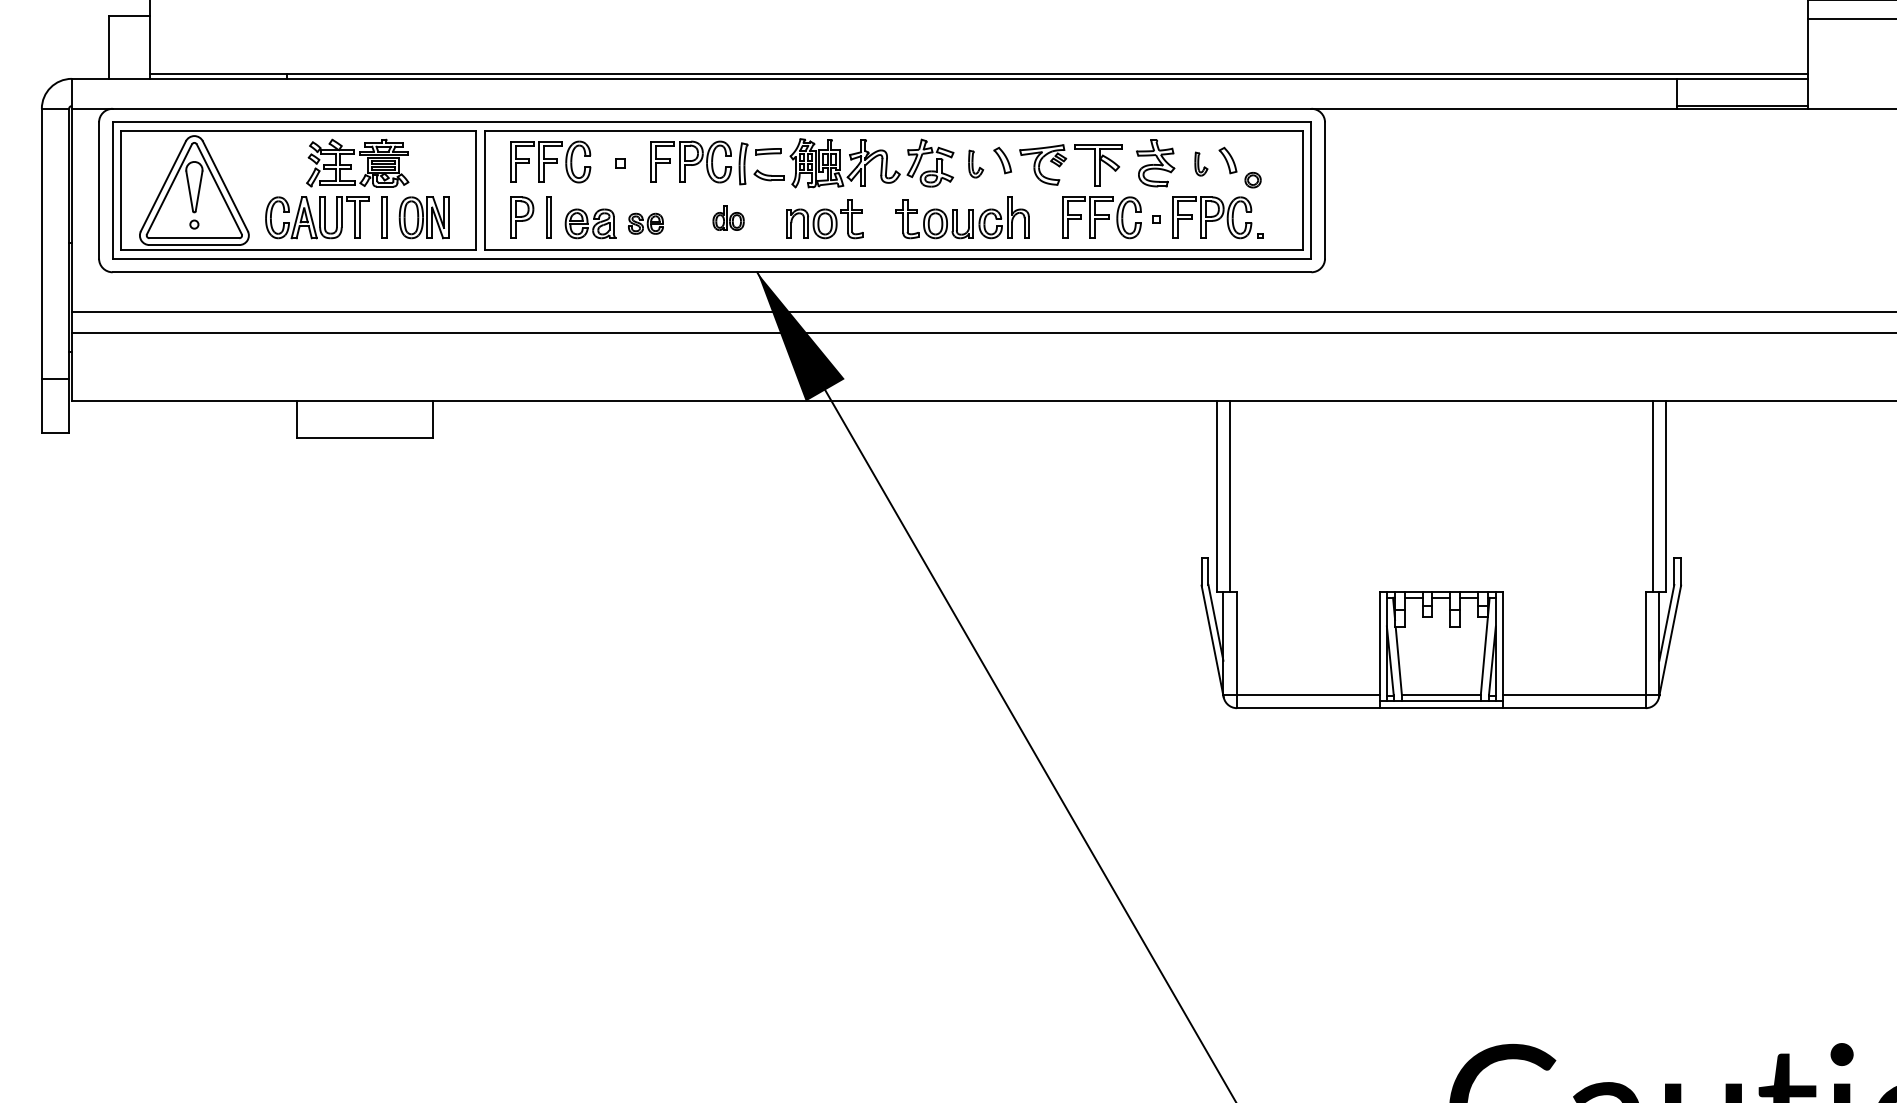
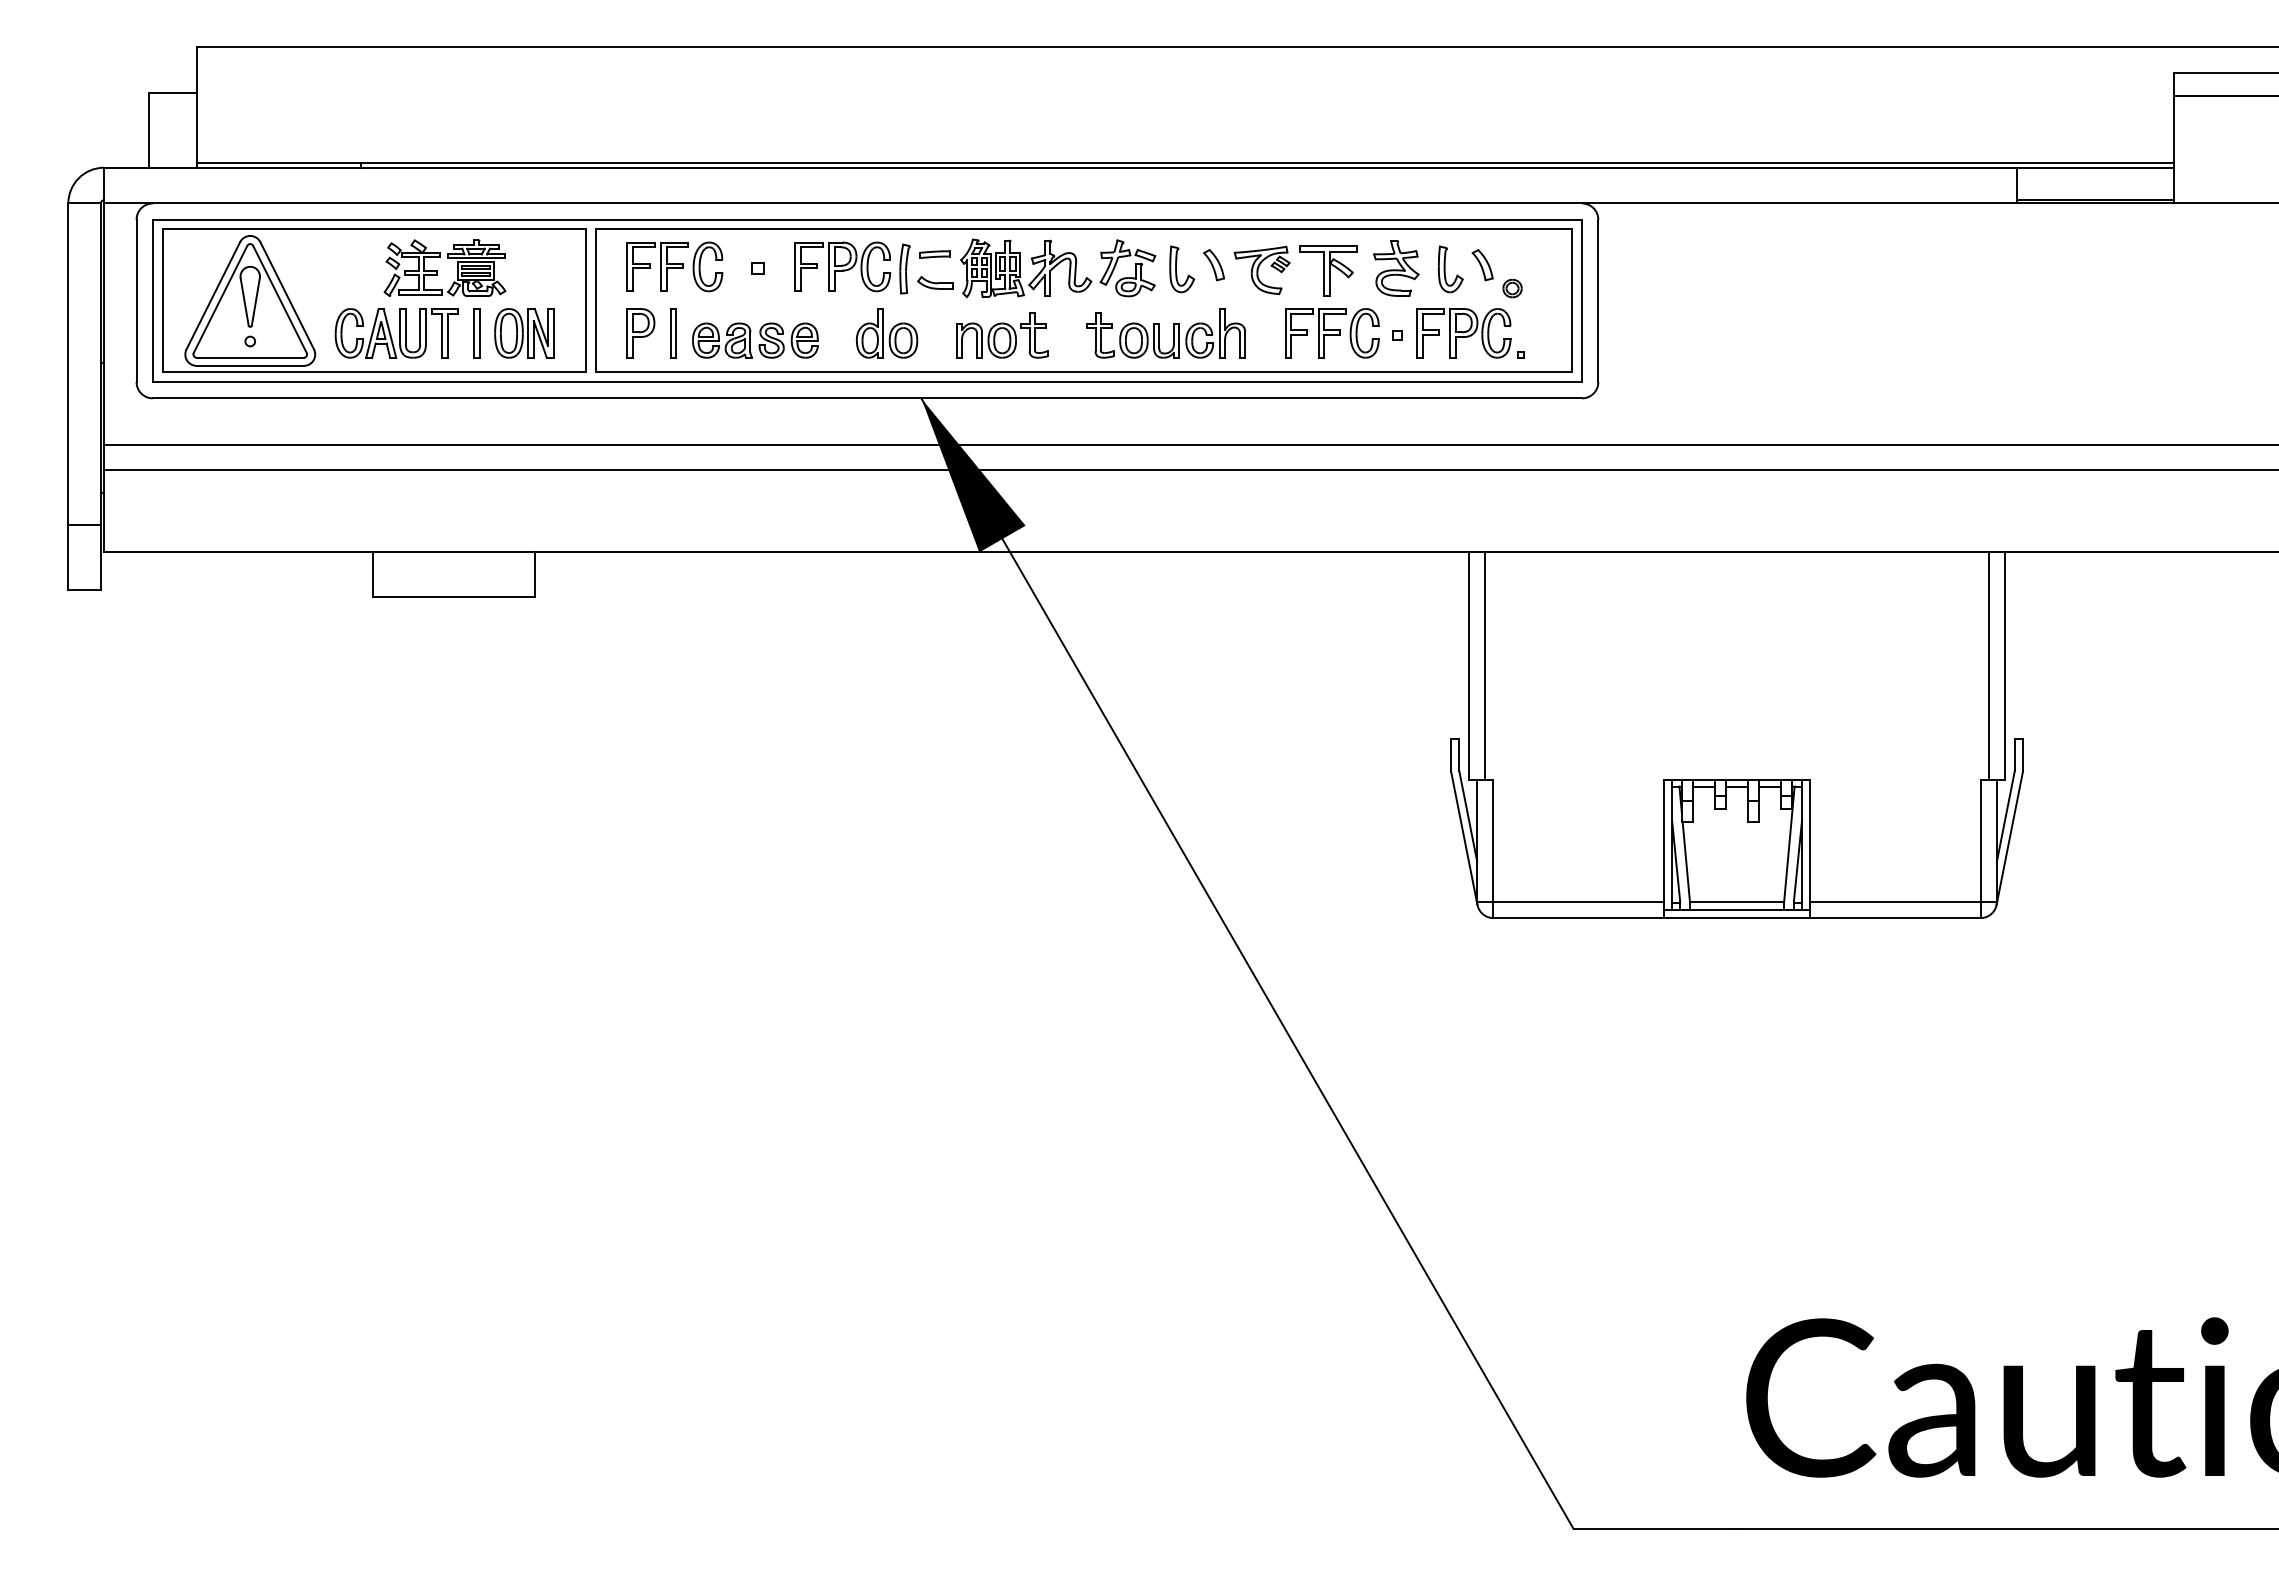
part: (976, 164) -> (1182, 269), size x1.43
part: (1201, 164) -> (1450, 269), size x1.67
part: (728, 217) -> (887, 333), size x1.67
part: (645, 223) -> (788, 340), size x1.43

